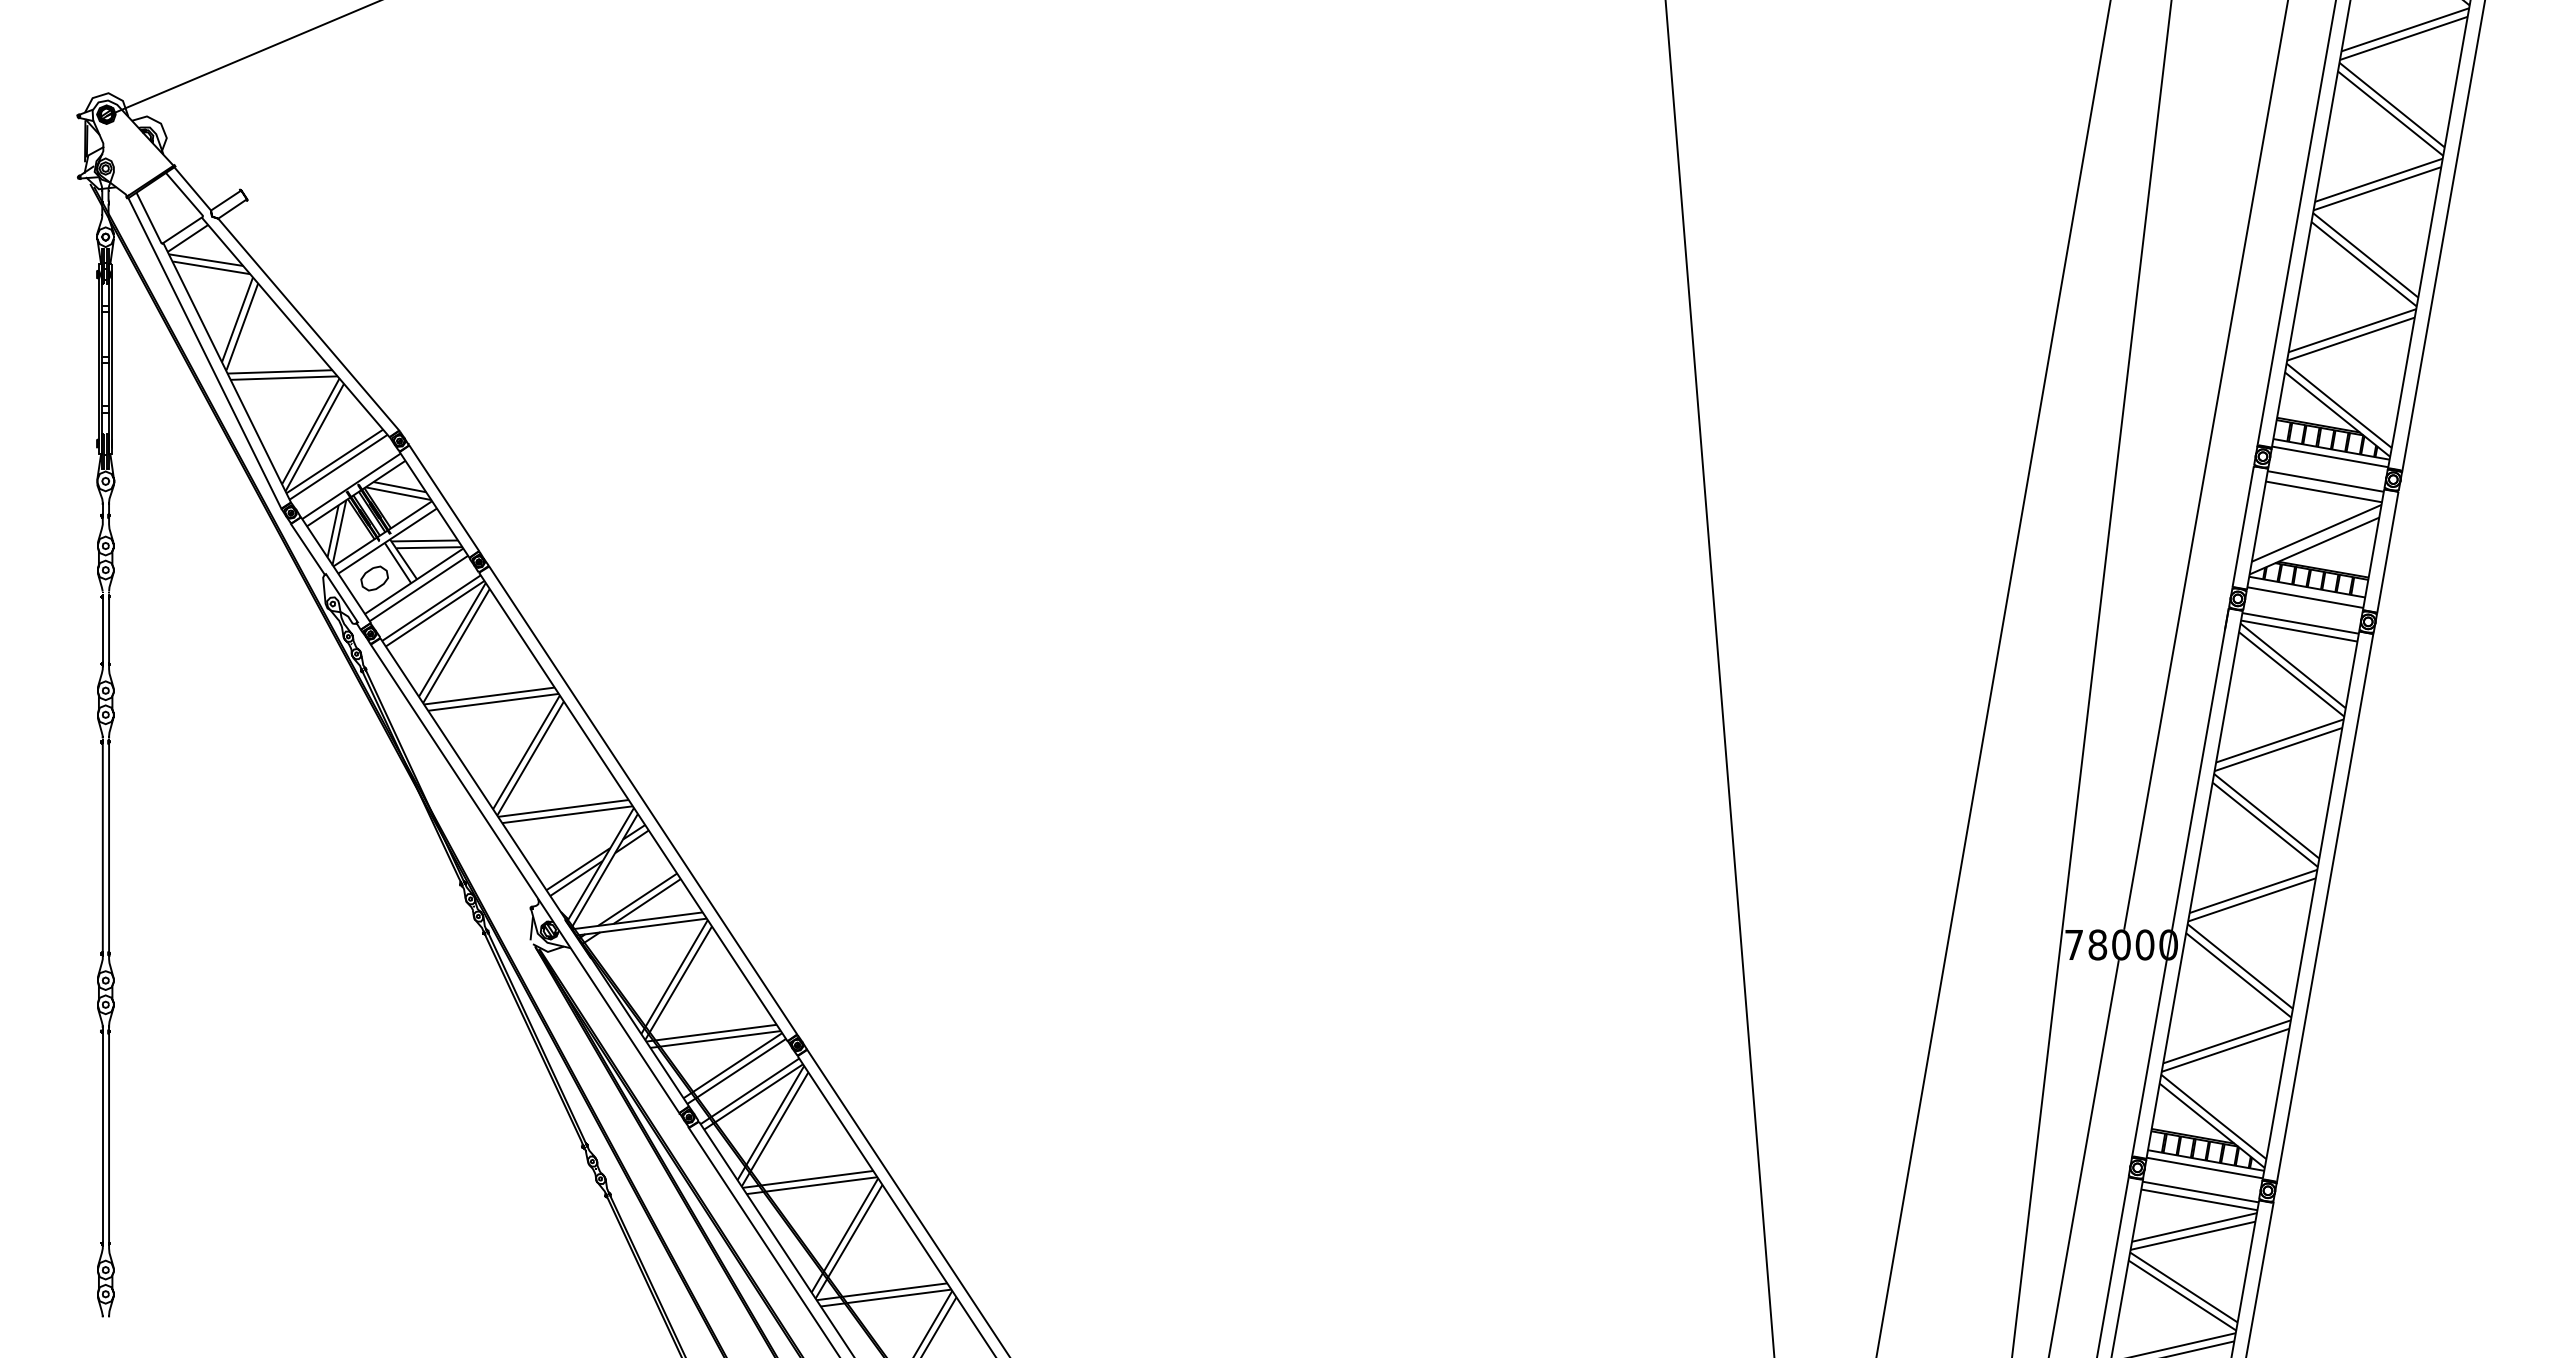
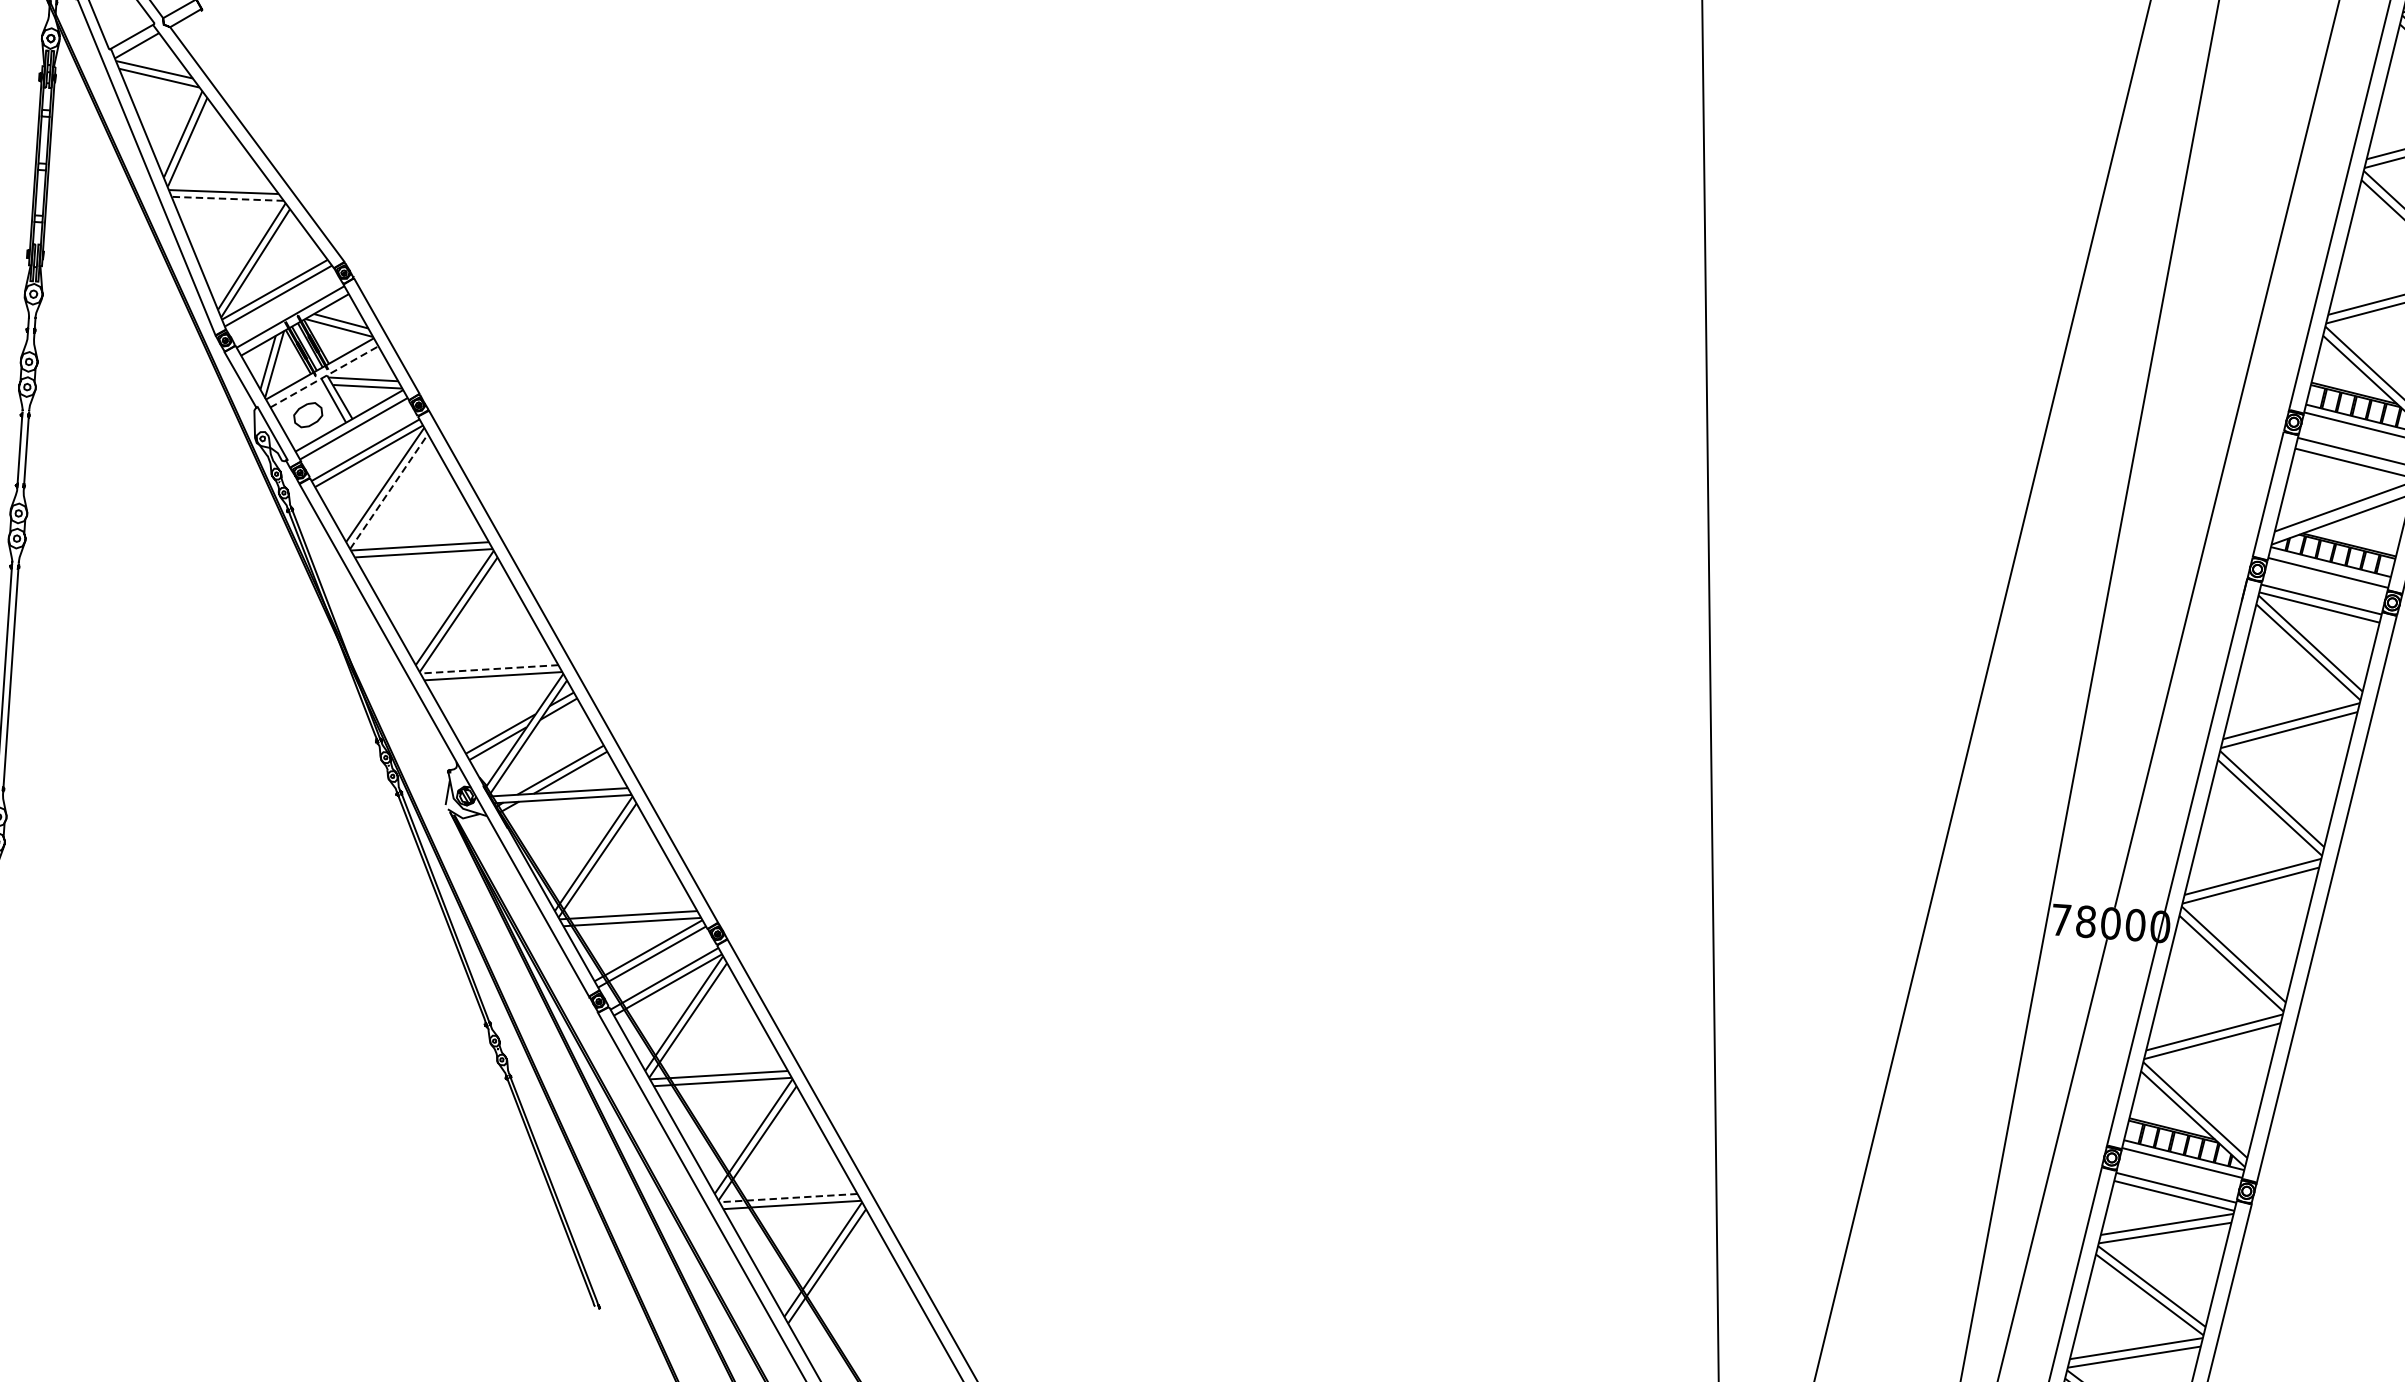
line: (283, 378) -> (227, 199), solid -> dashed
line: (387, 540) -> (324, 376), solid -> dashed
line: (456, 646) -> (389, 492), solid -> dashed
line: (563, 808) -> (489, 669), solid -> dashed
line: (881, 1291) -> (787, 1197), solid -> dashed

